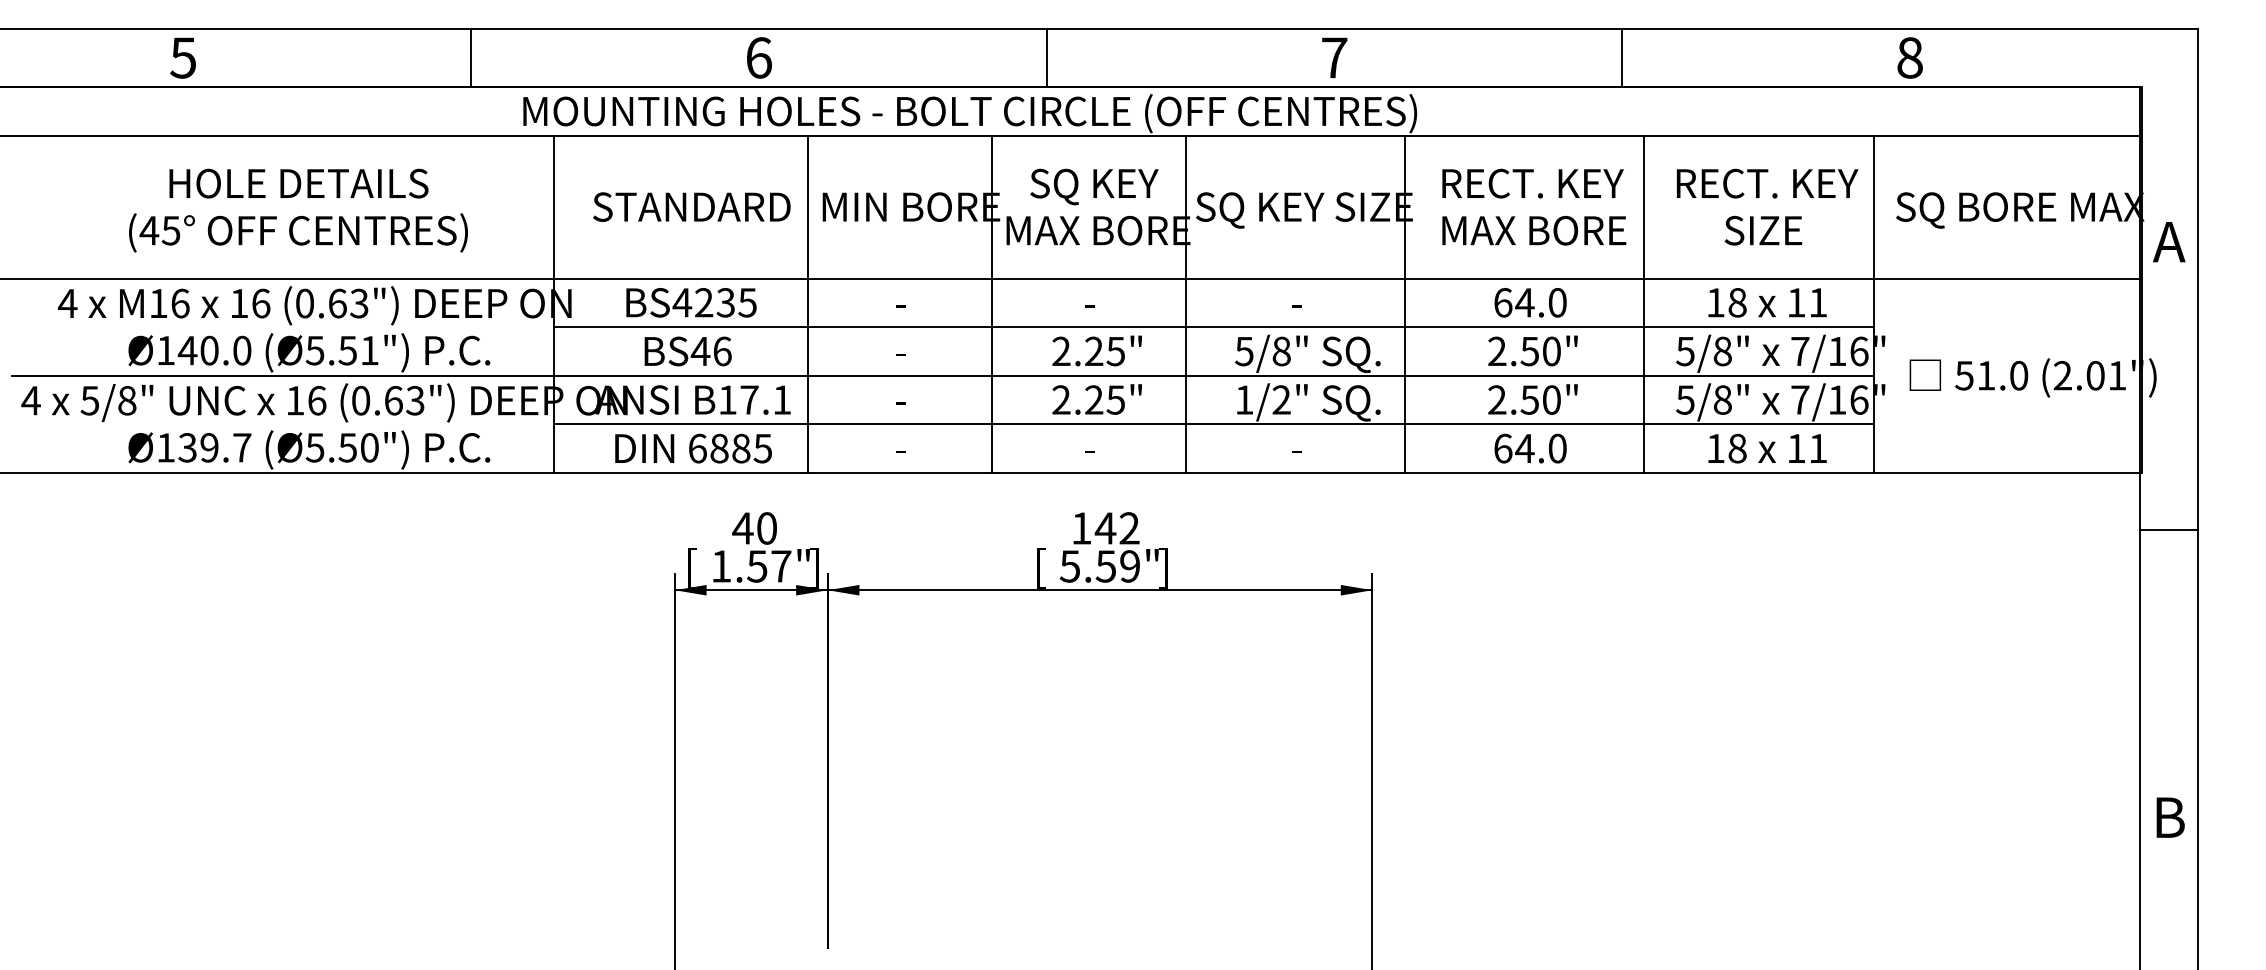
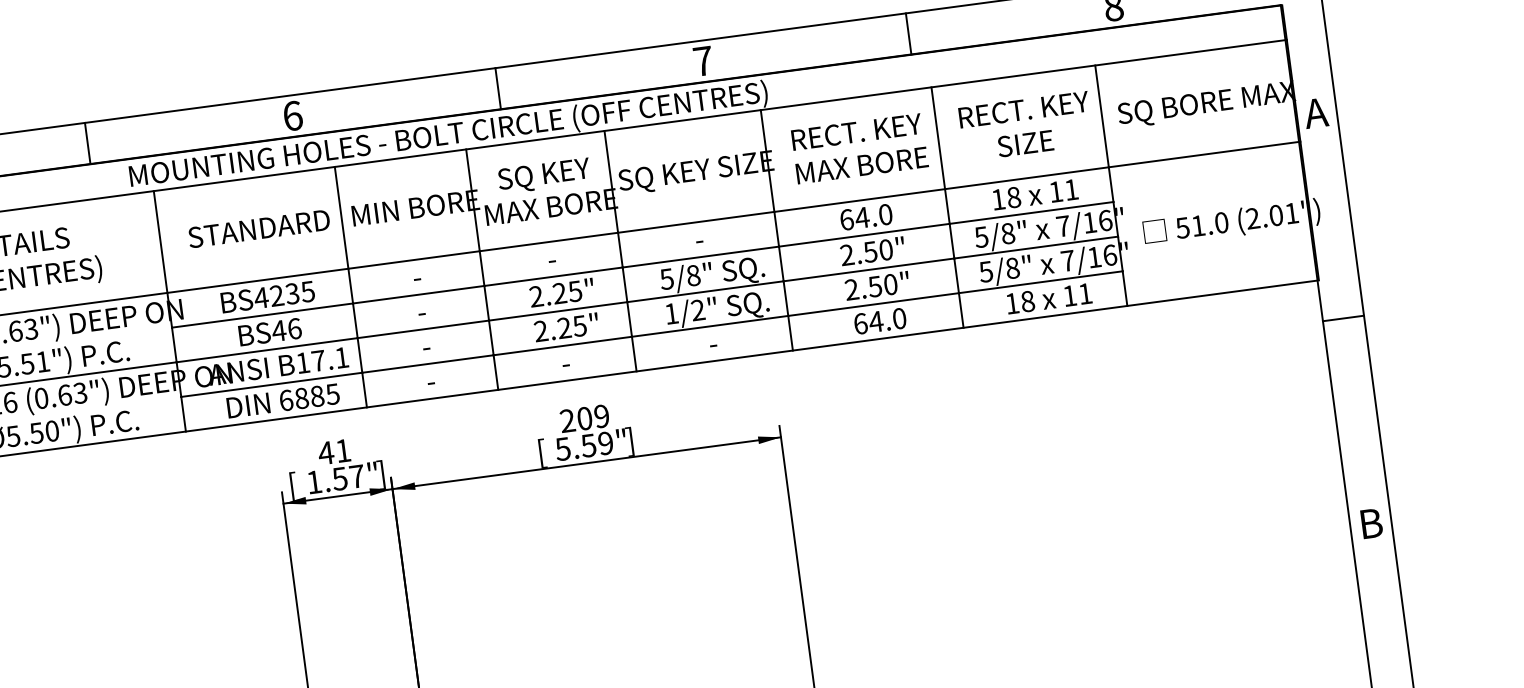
text: (766, 528) -> (342, 450), 40 -> 41
text: (1105, 528) -> (584, 418), 142 -> 209

